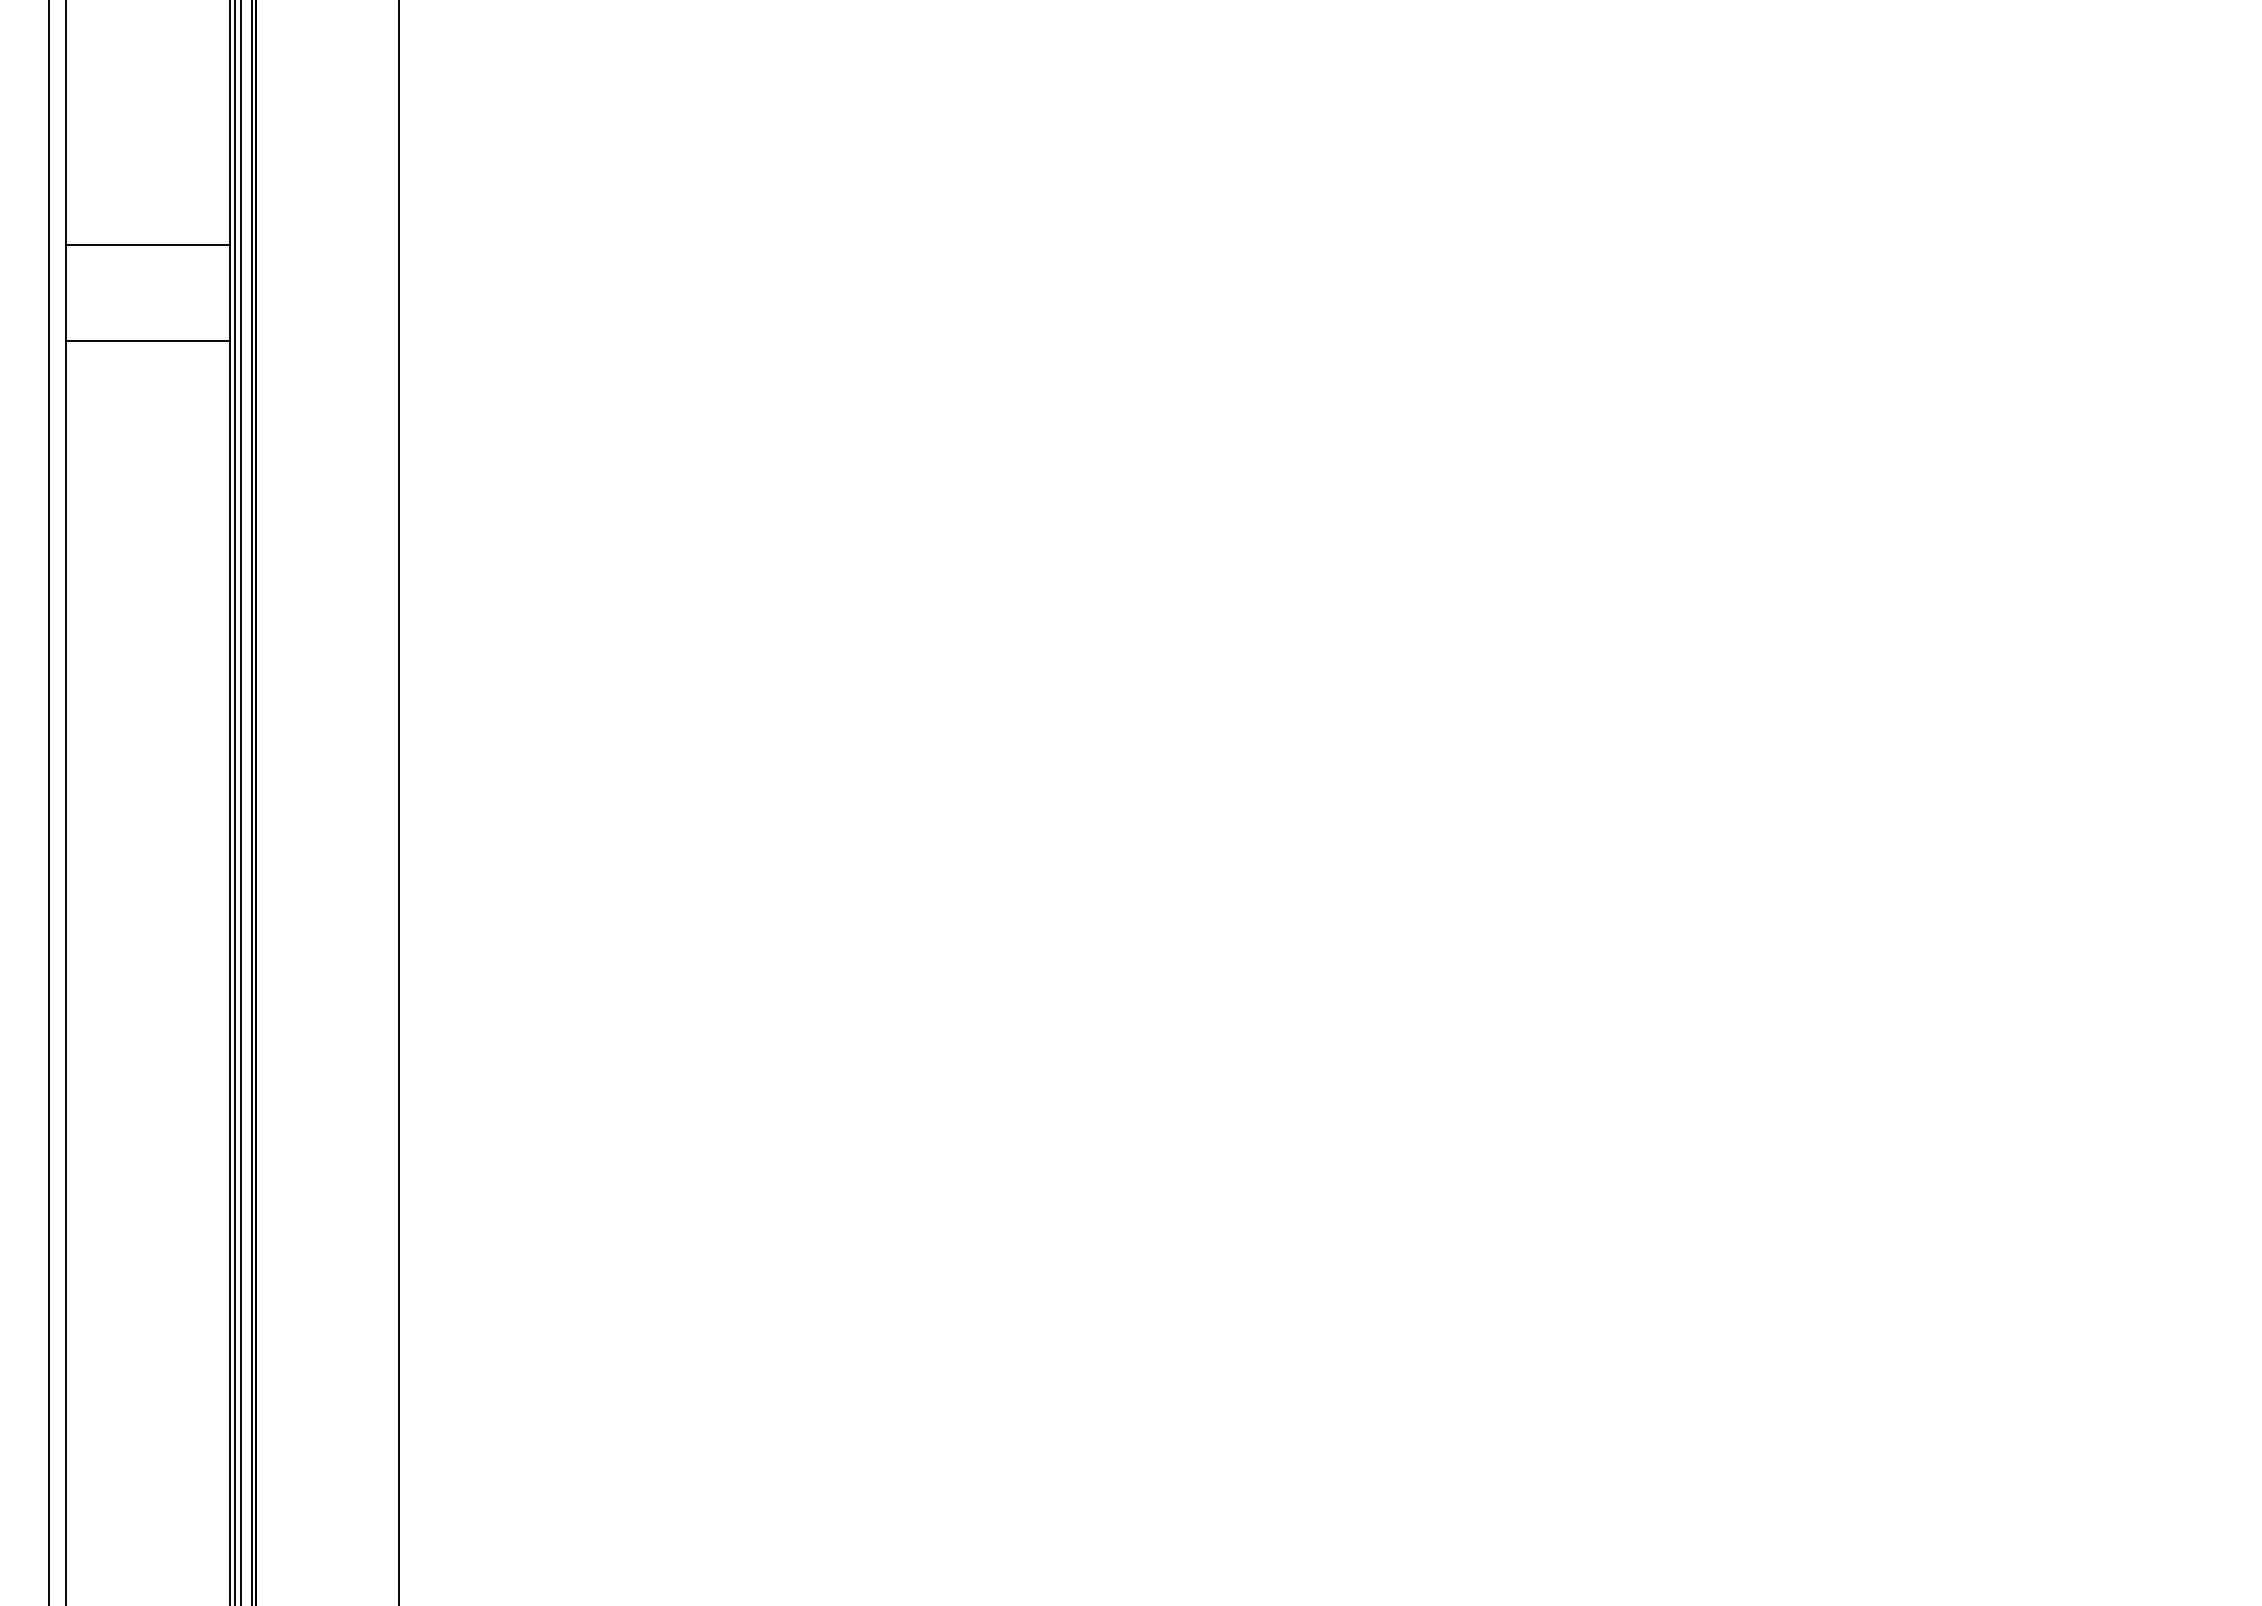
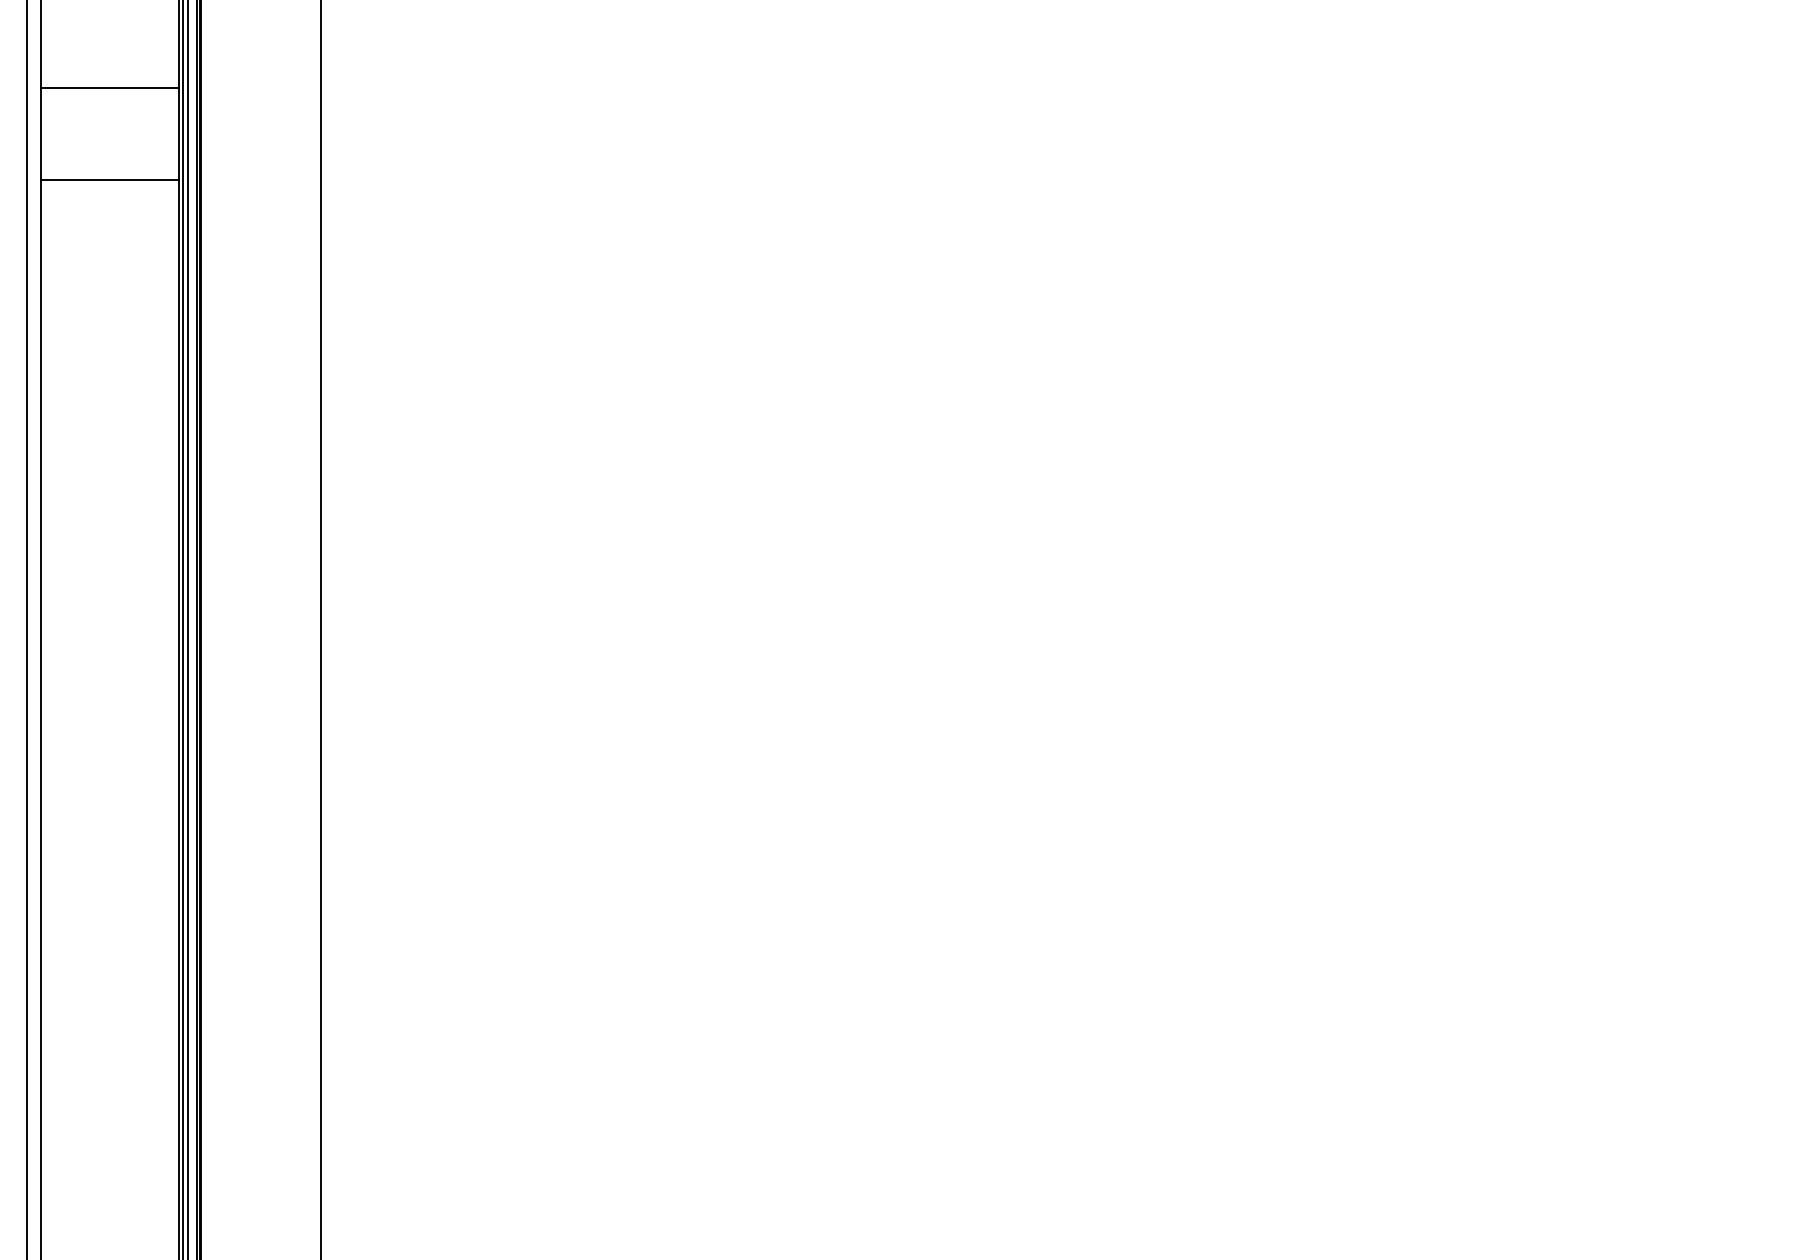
line: (147, 245) -> (109, 88), moved
line: (147, 340) -> (109, 179), moved

